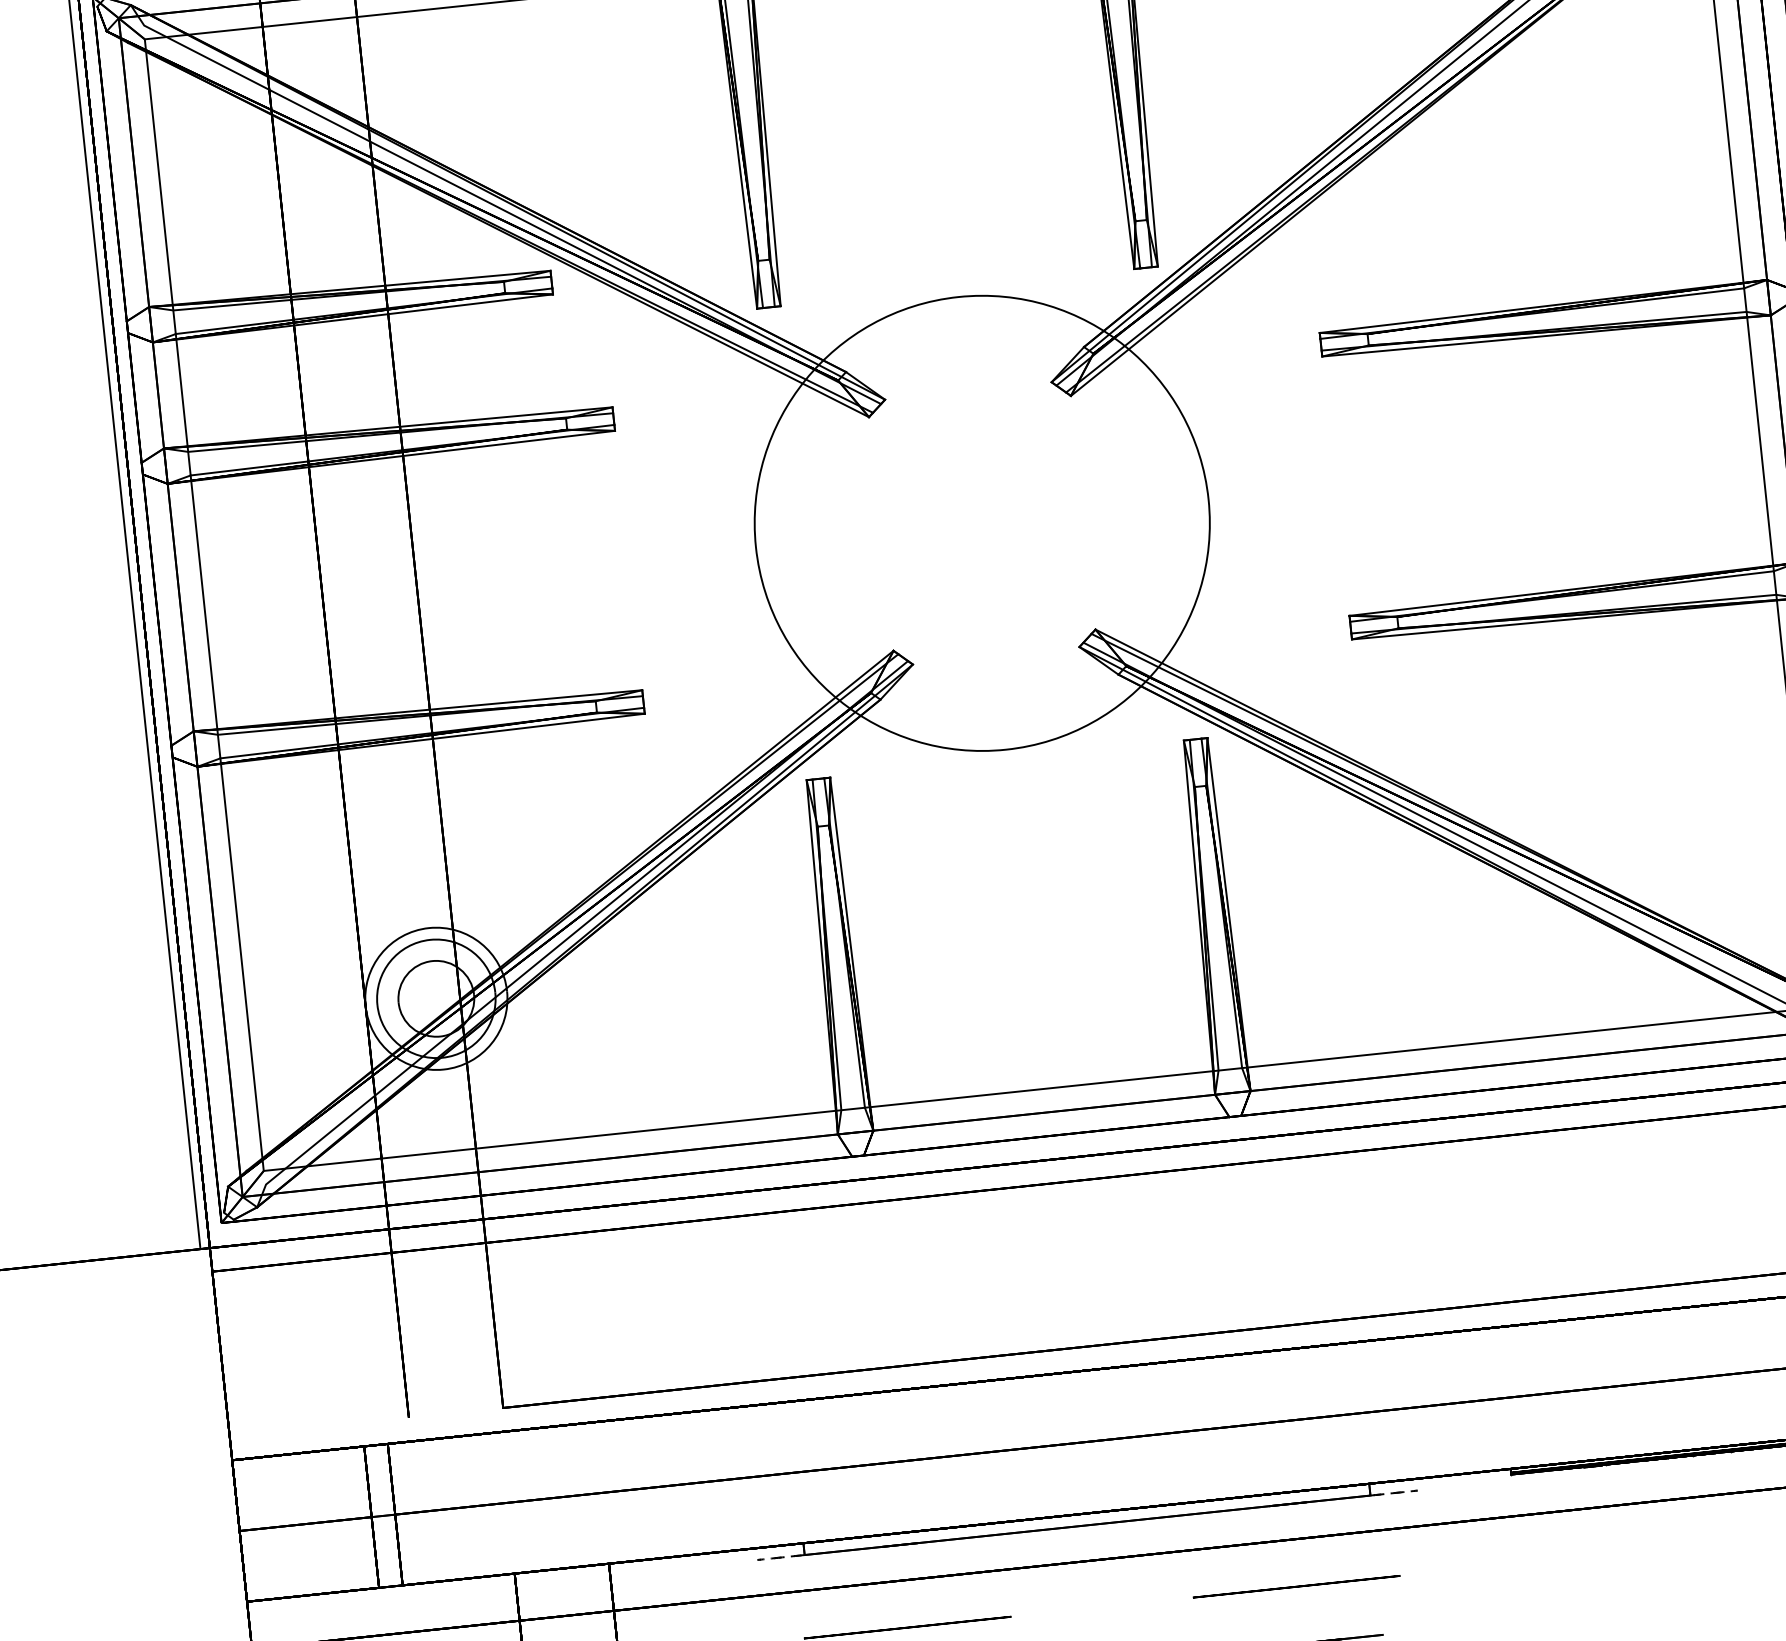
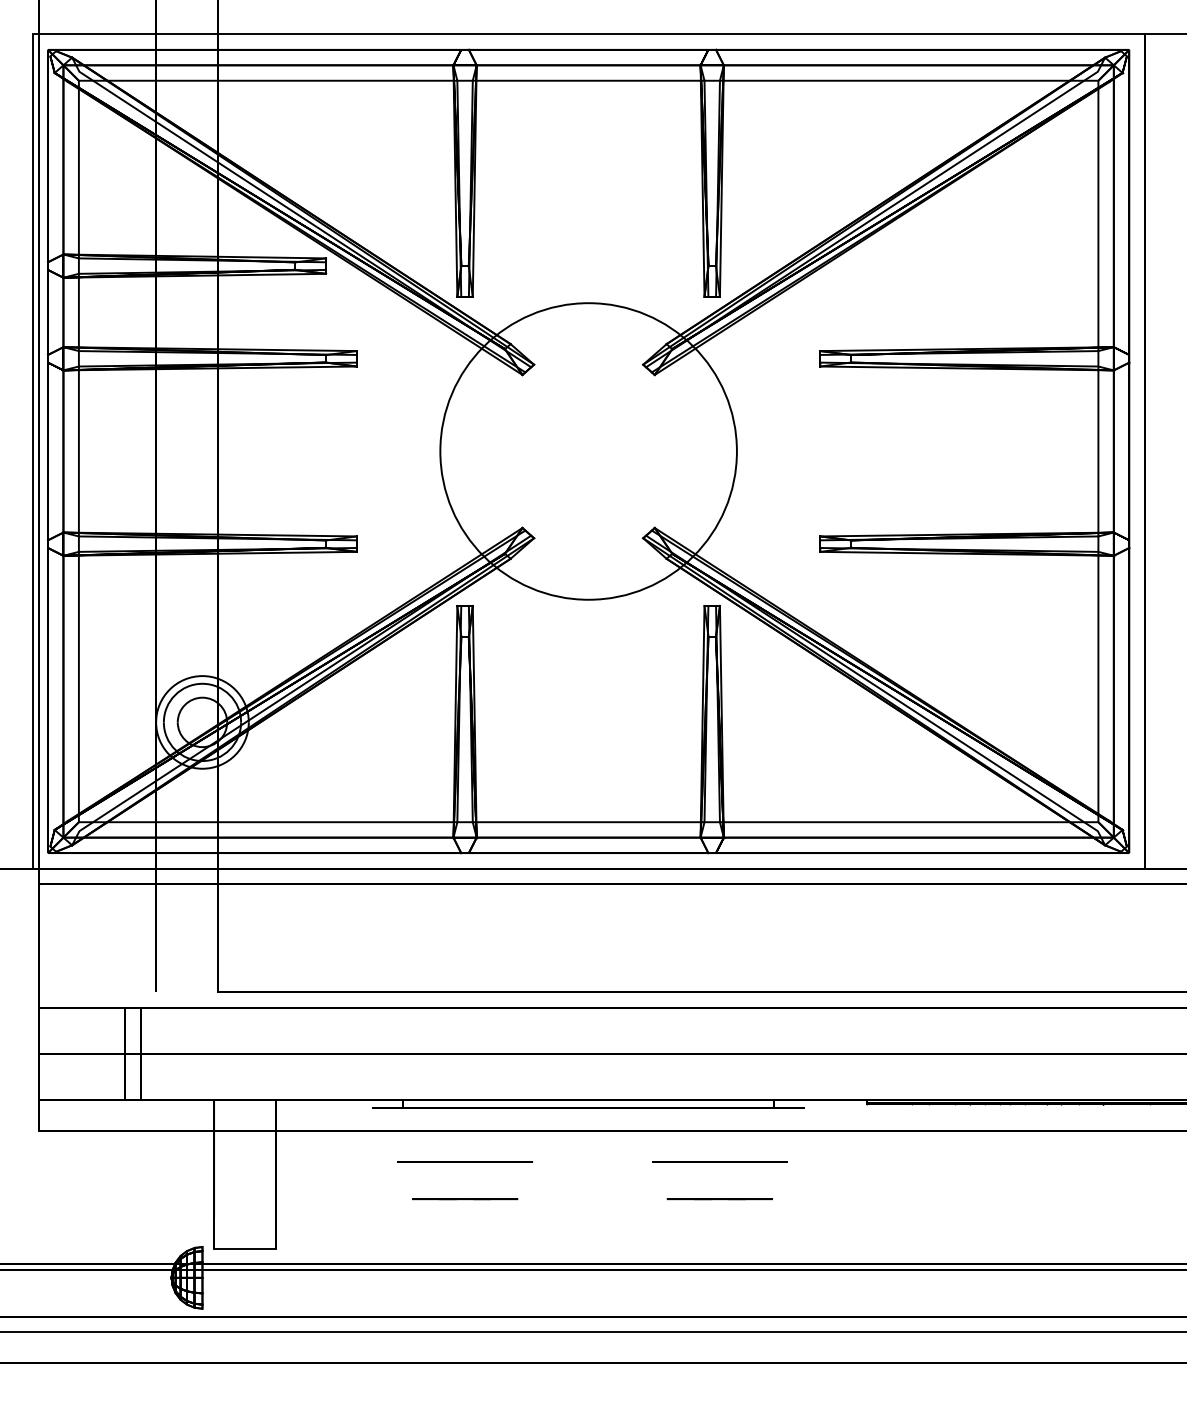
arc: (1416, 1489) -> (804, 1107), dashed -> solid
arc: (757, 1559) -> (372, 1107), dashed -> solid

